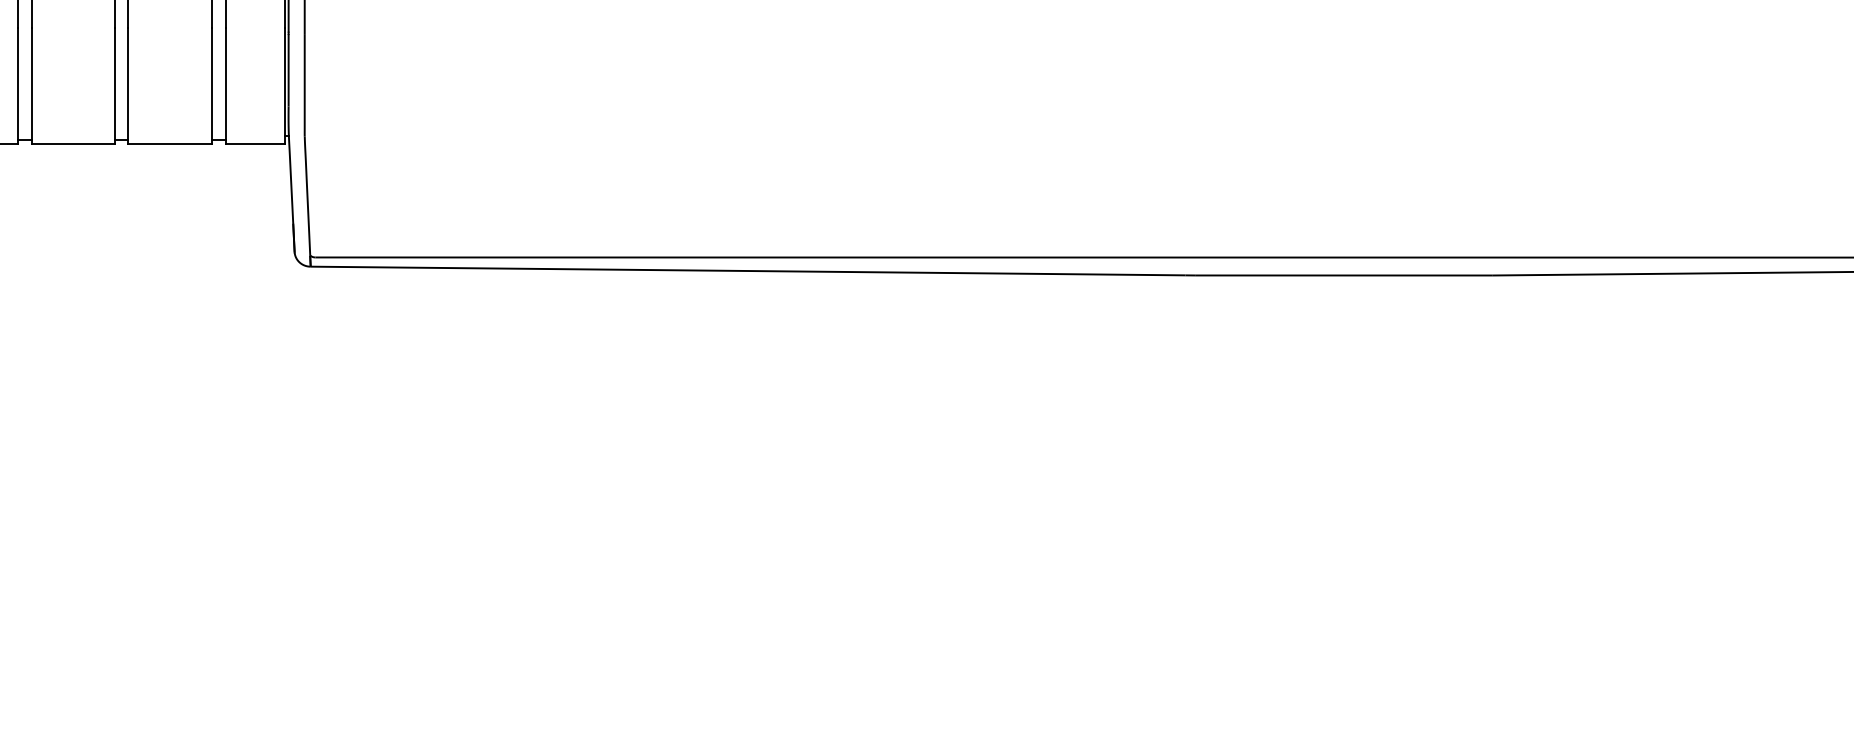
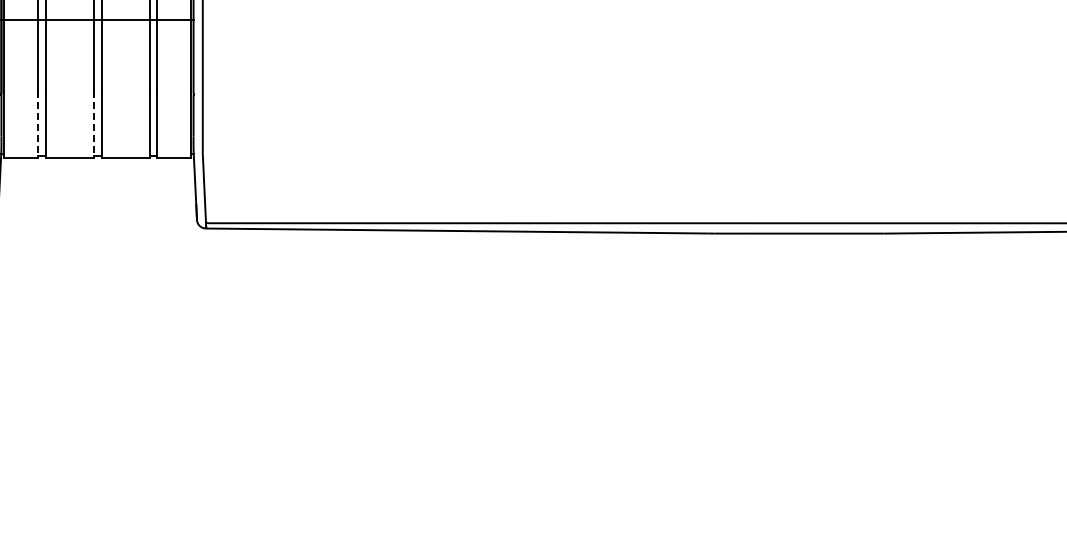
line: (18, 87) -> (38, 125), solid -> dashed
line: (116, 87) -> (94, 125), solid -> dashed

